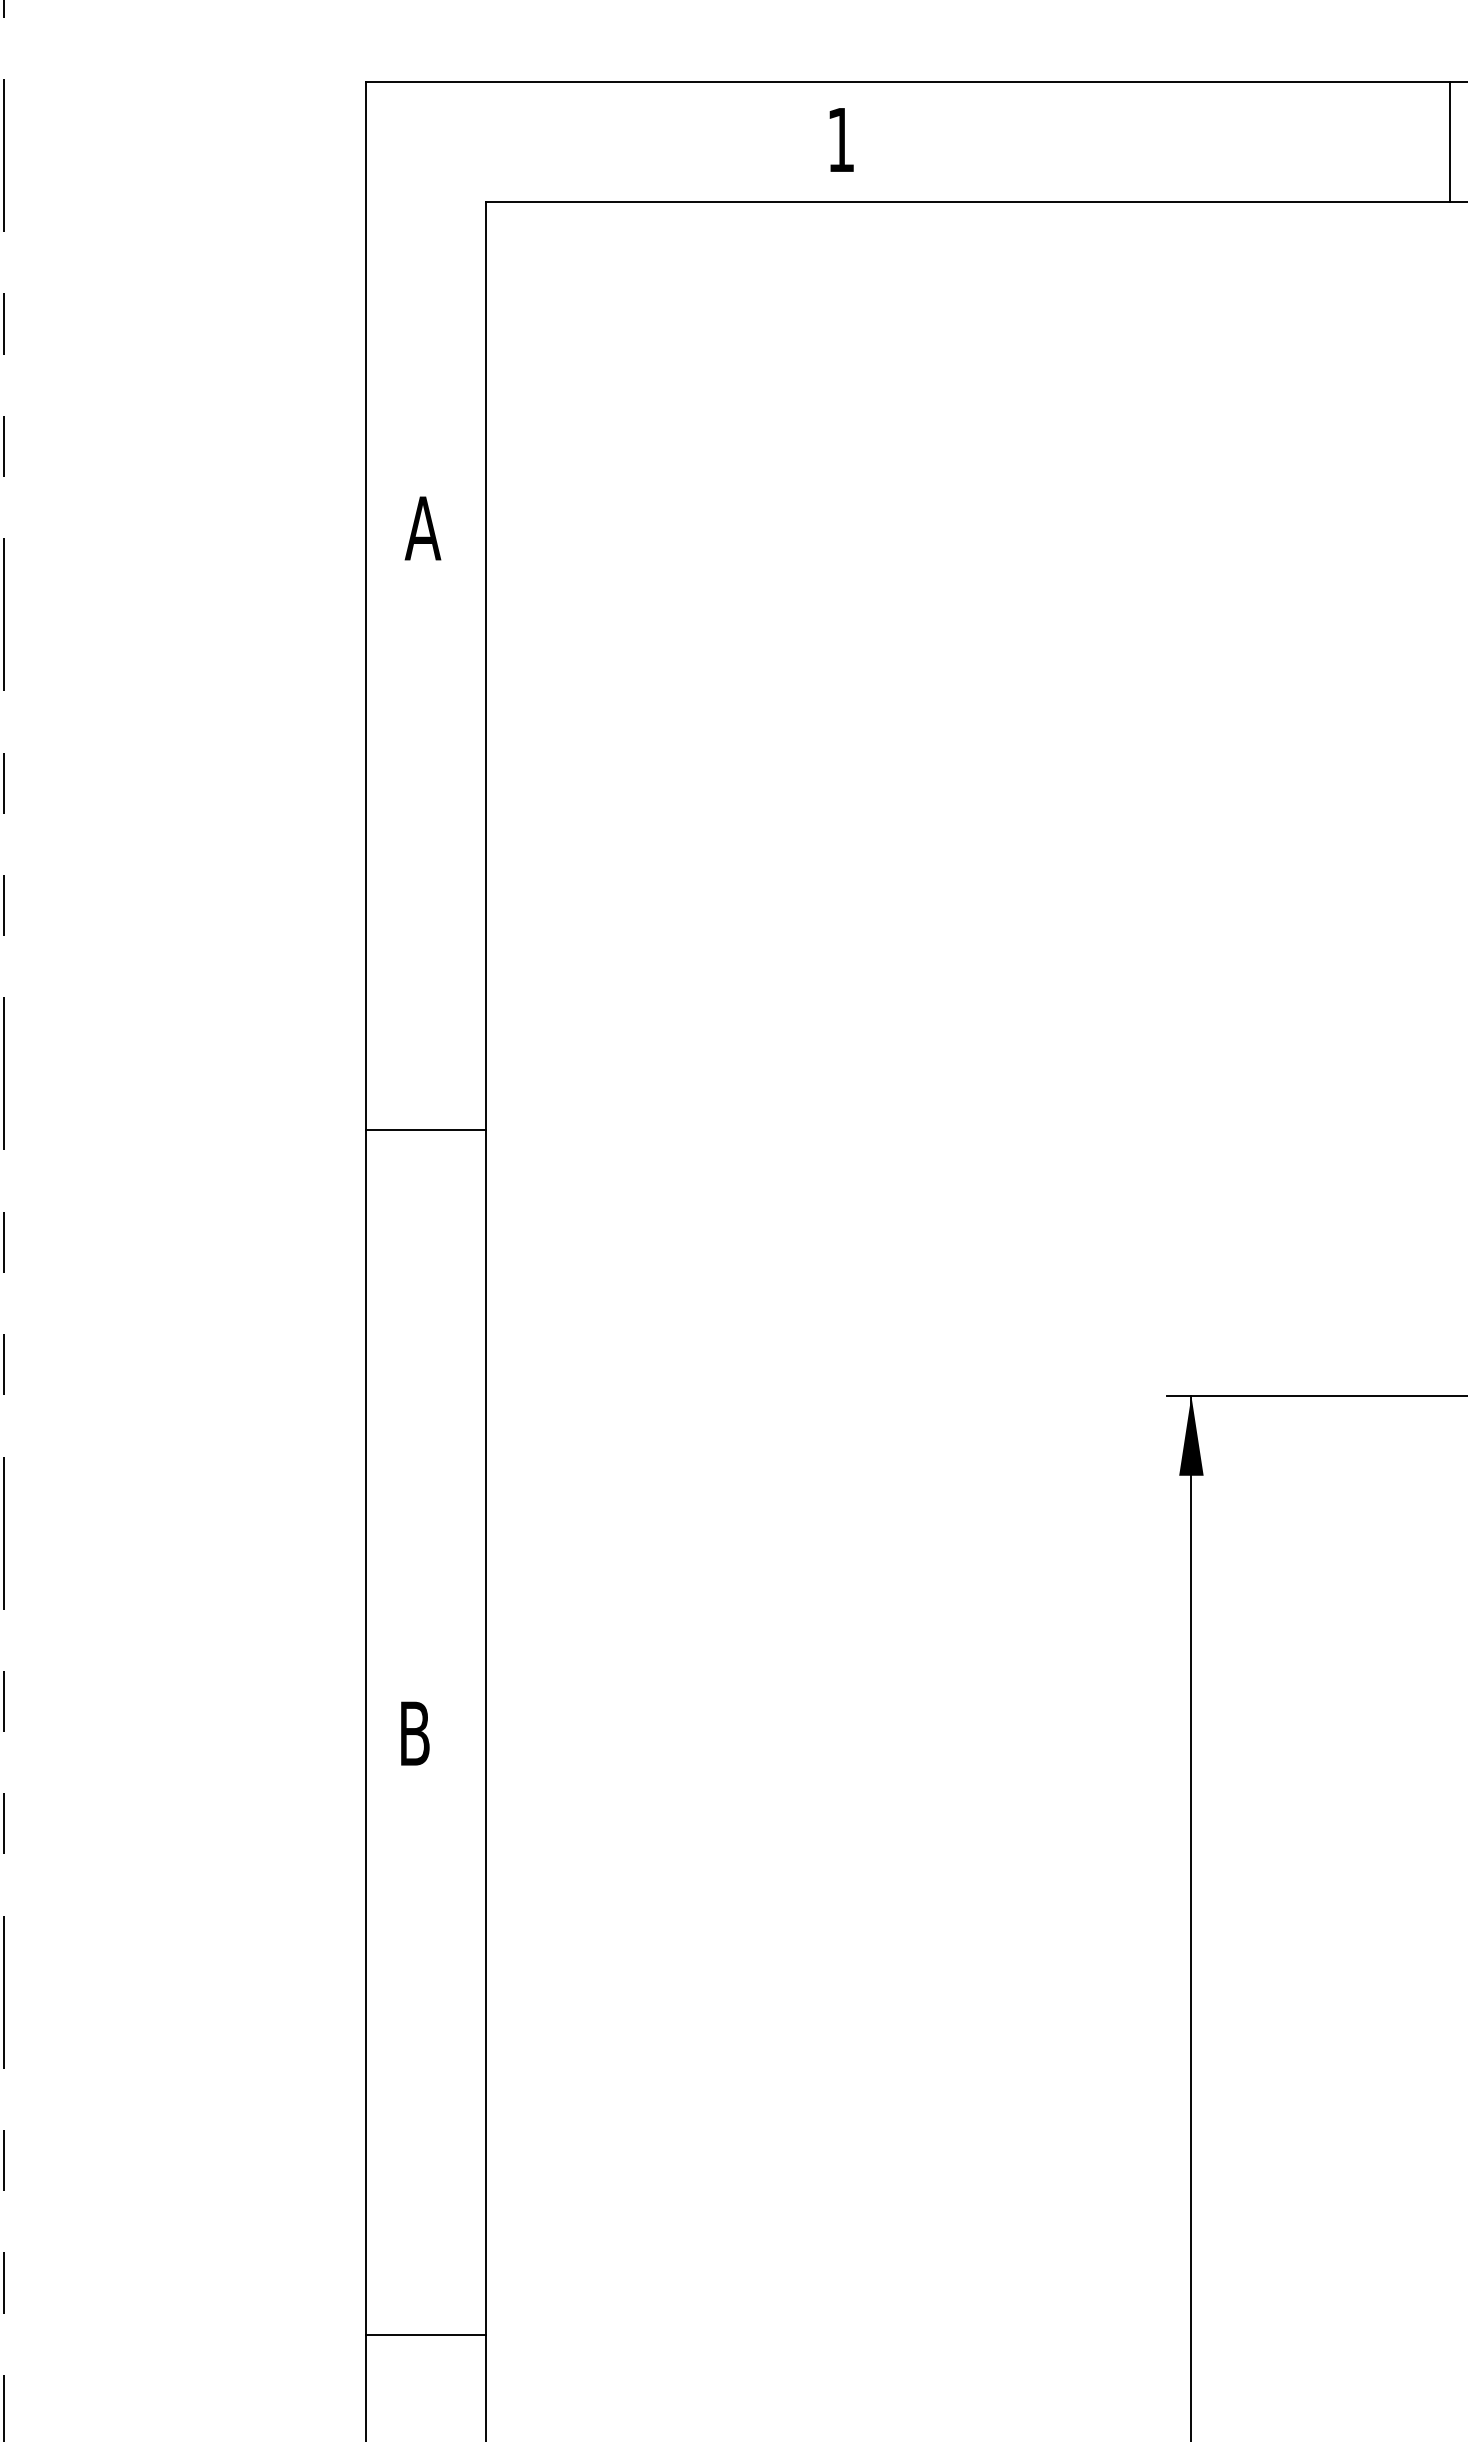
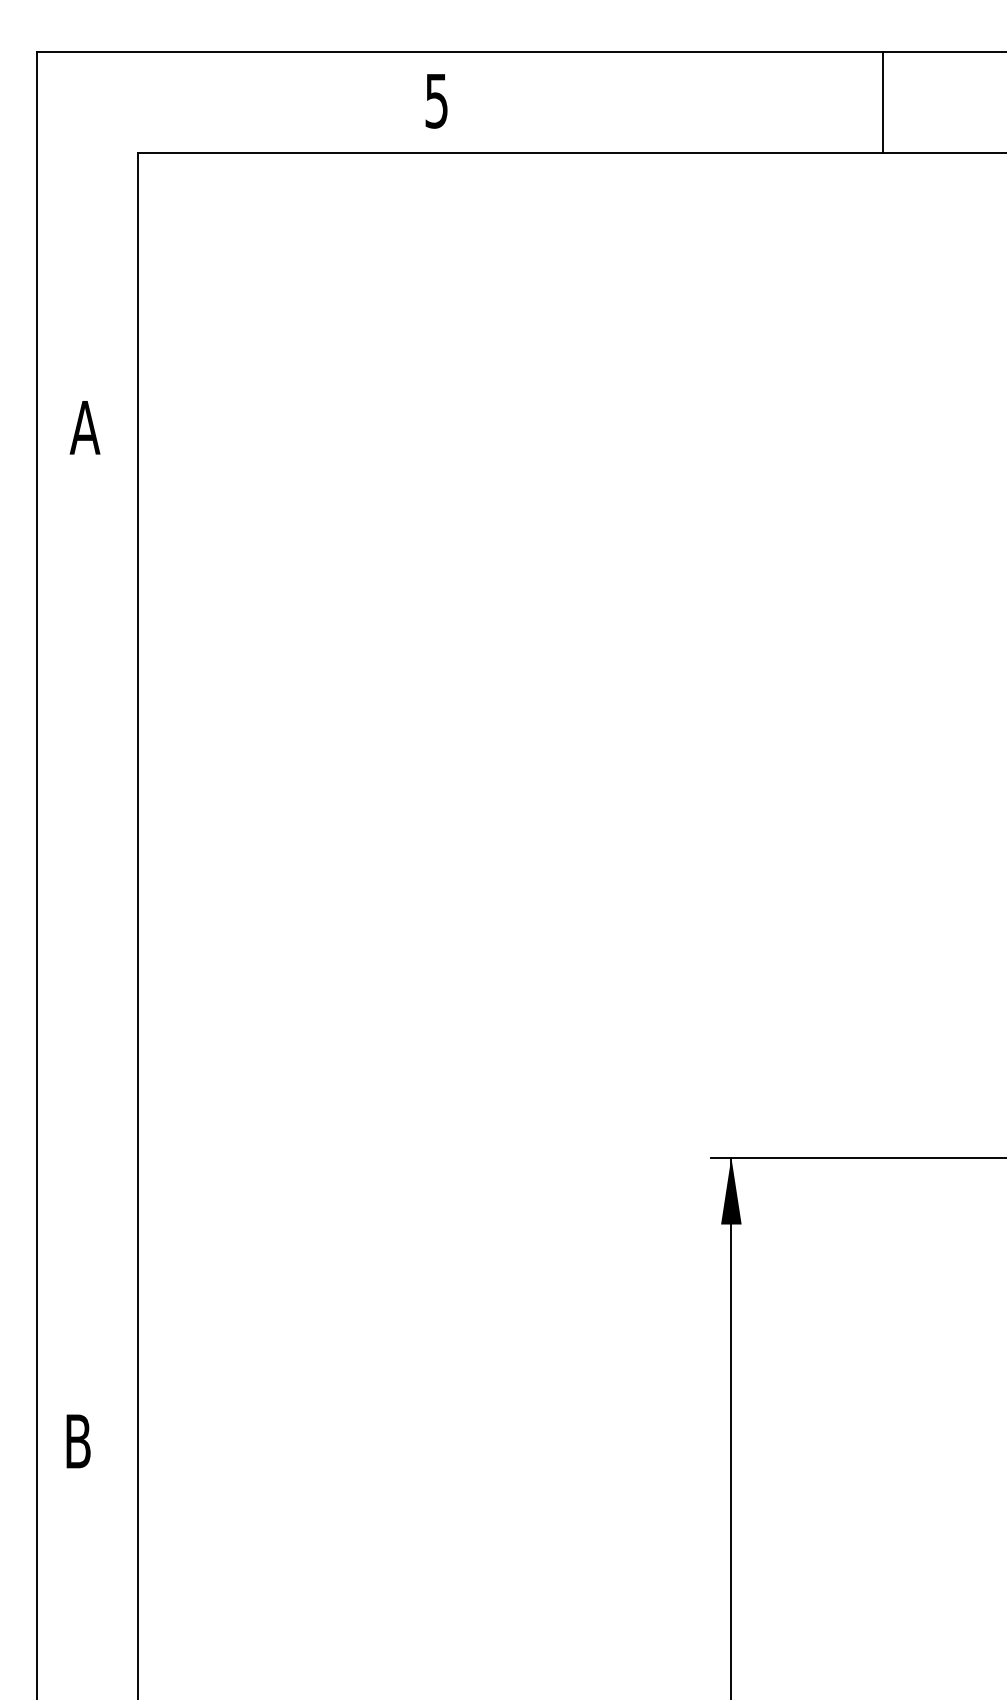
text: (840, 140) -> (436, 101), 1 -> 5
line: (1450, 141) -> (882, 102), moved
line: (425, 1129) -> (87, 933), removed

